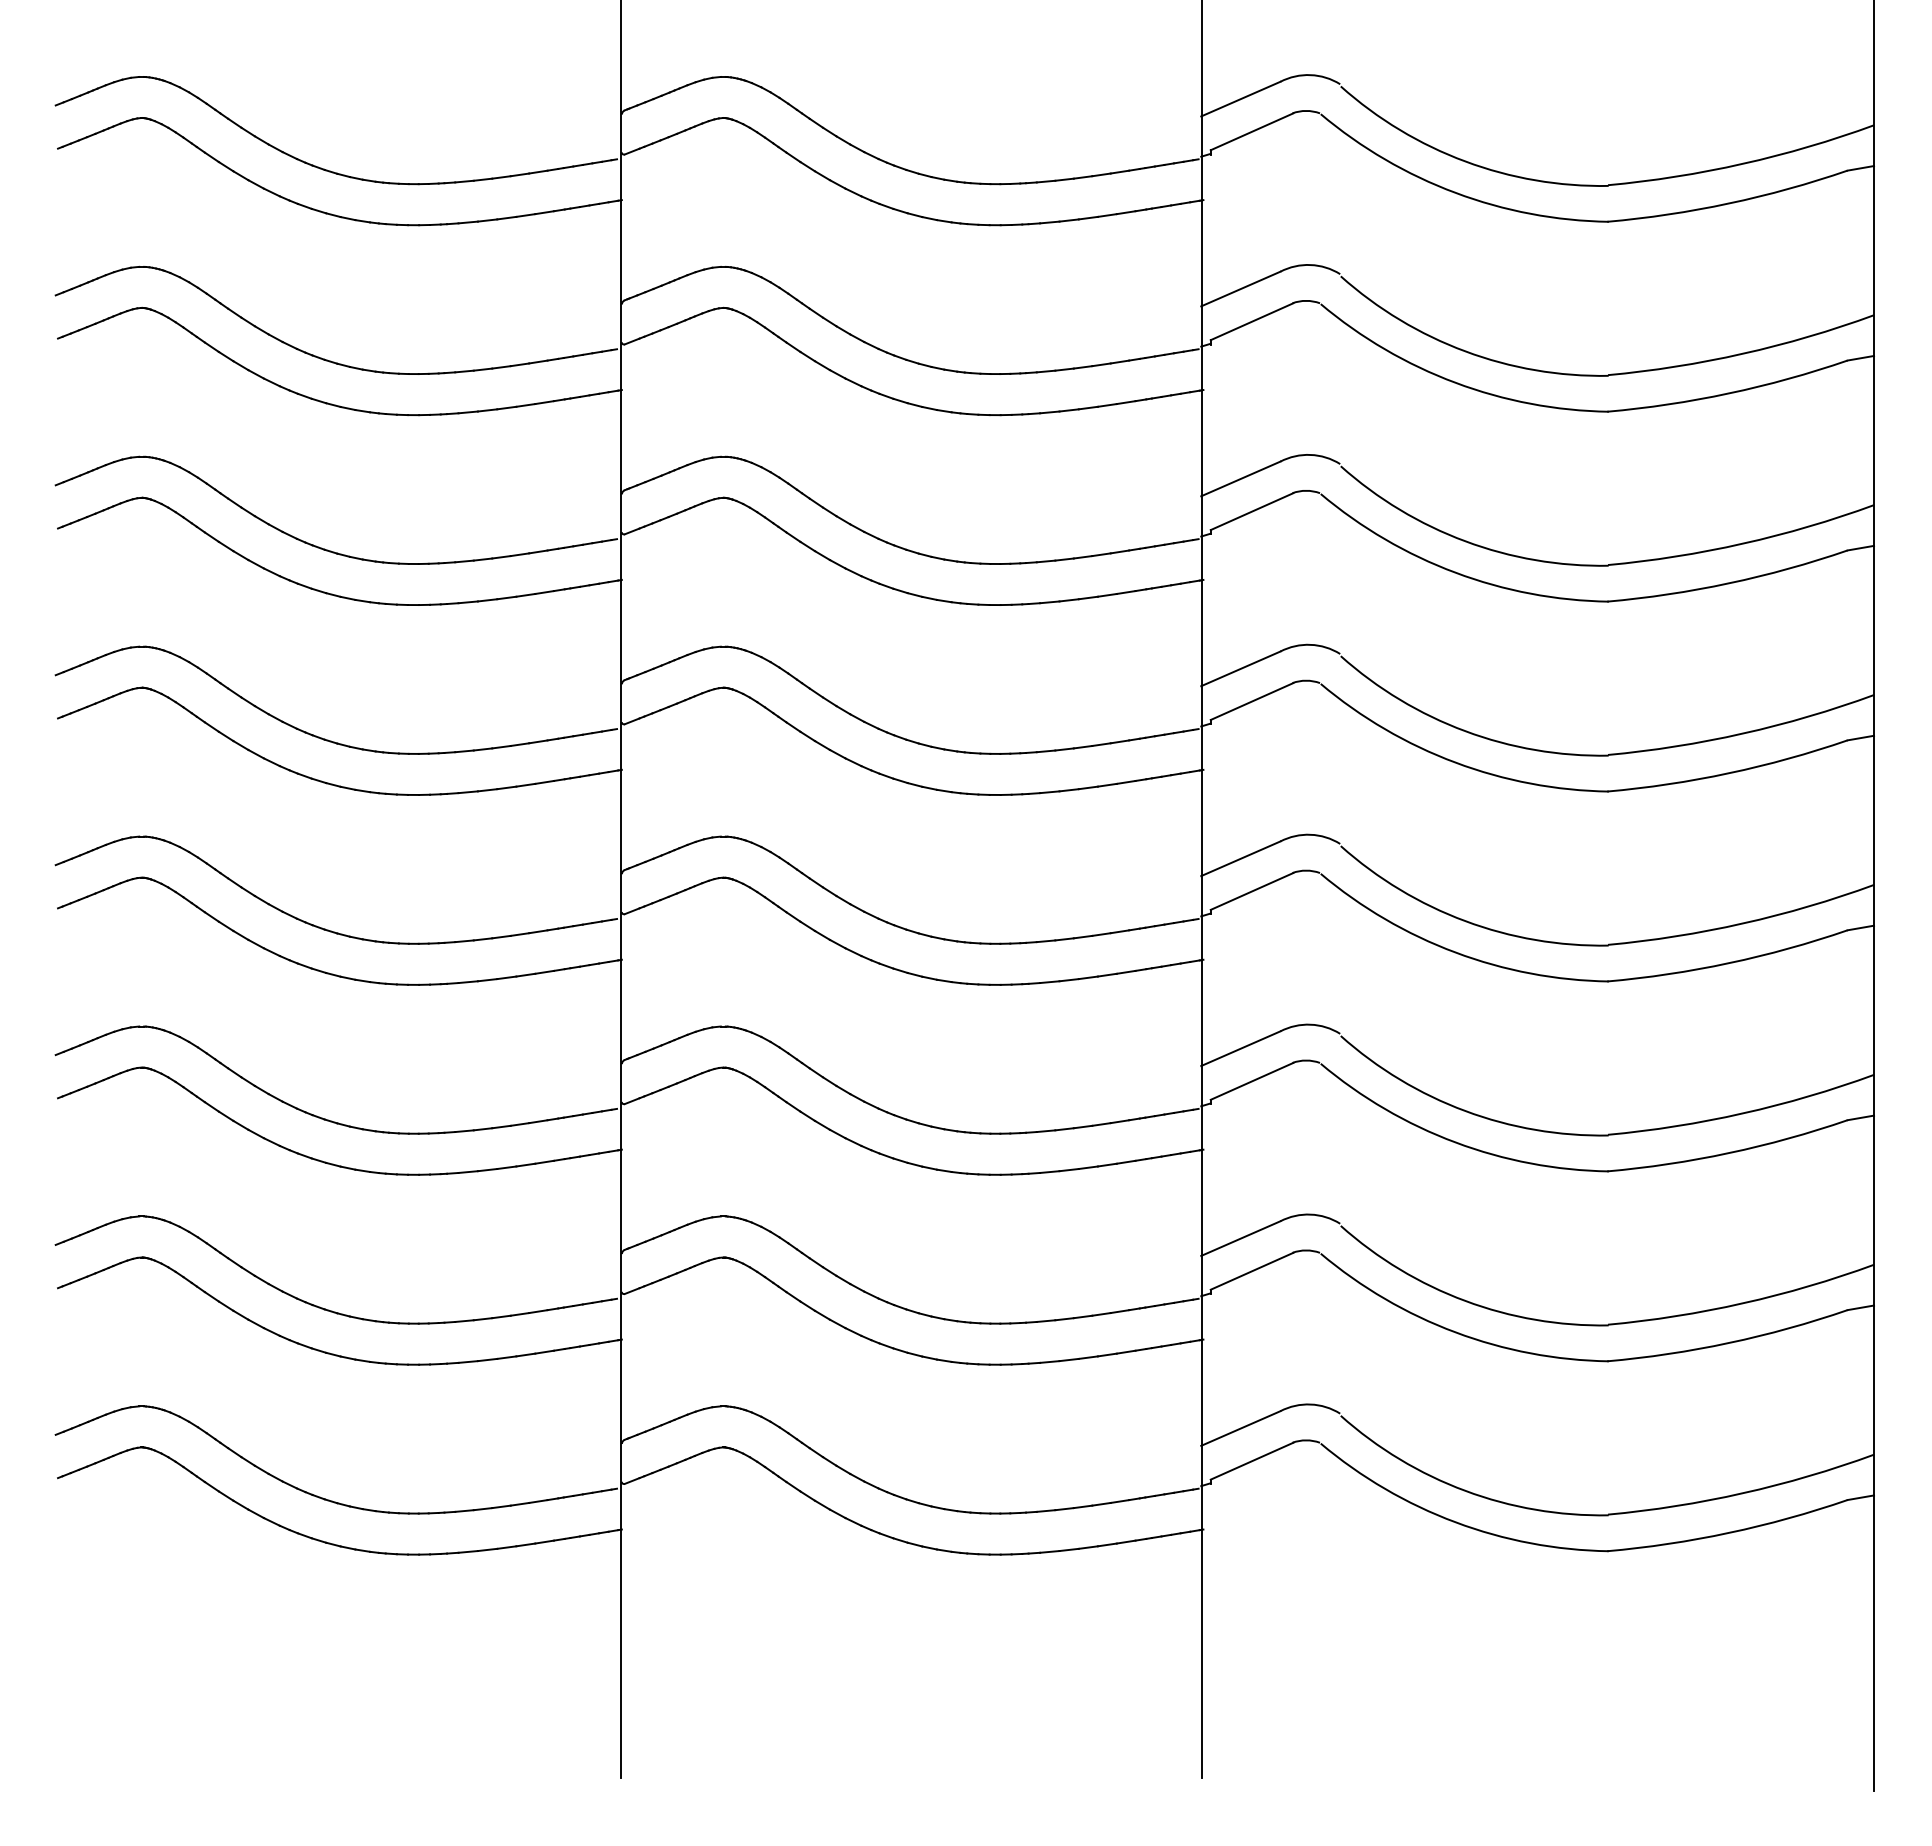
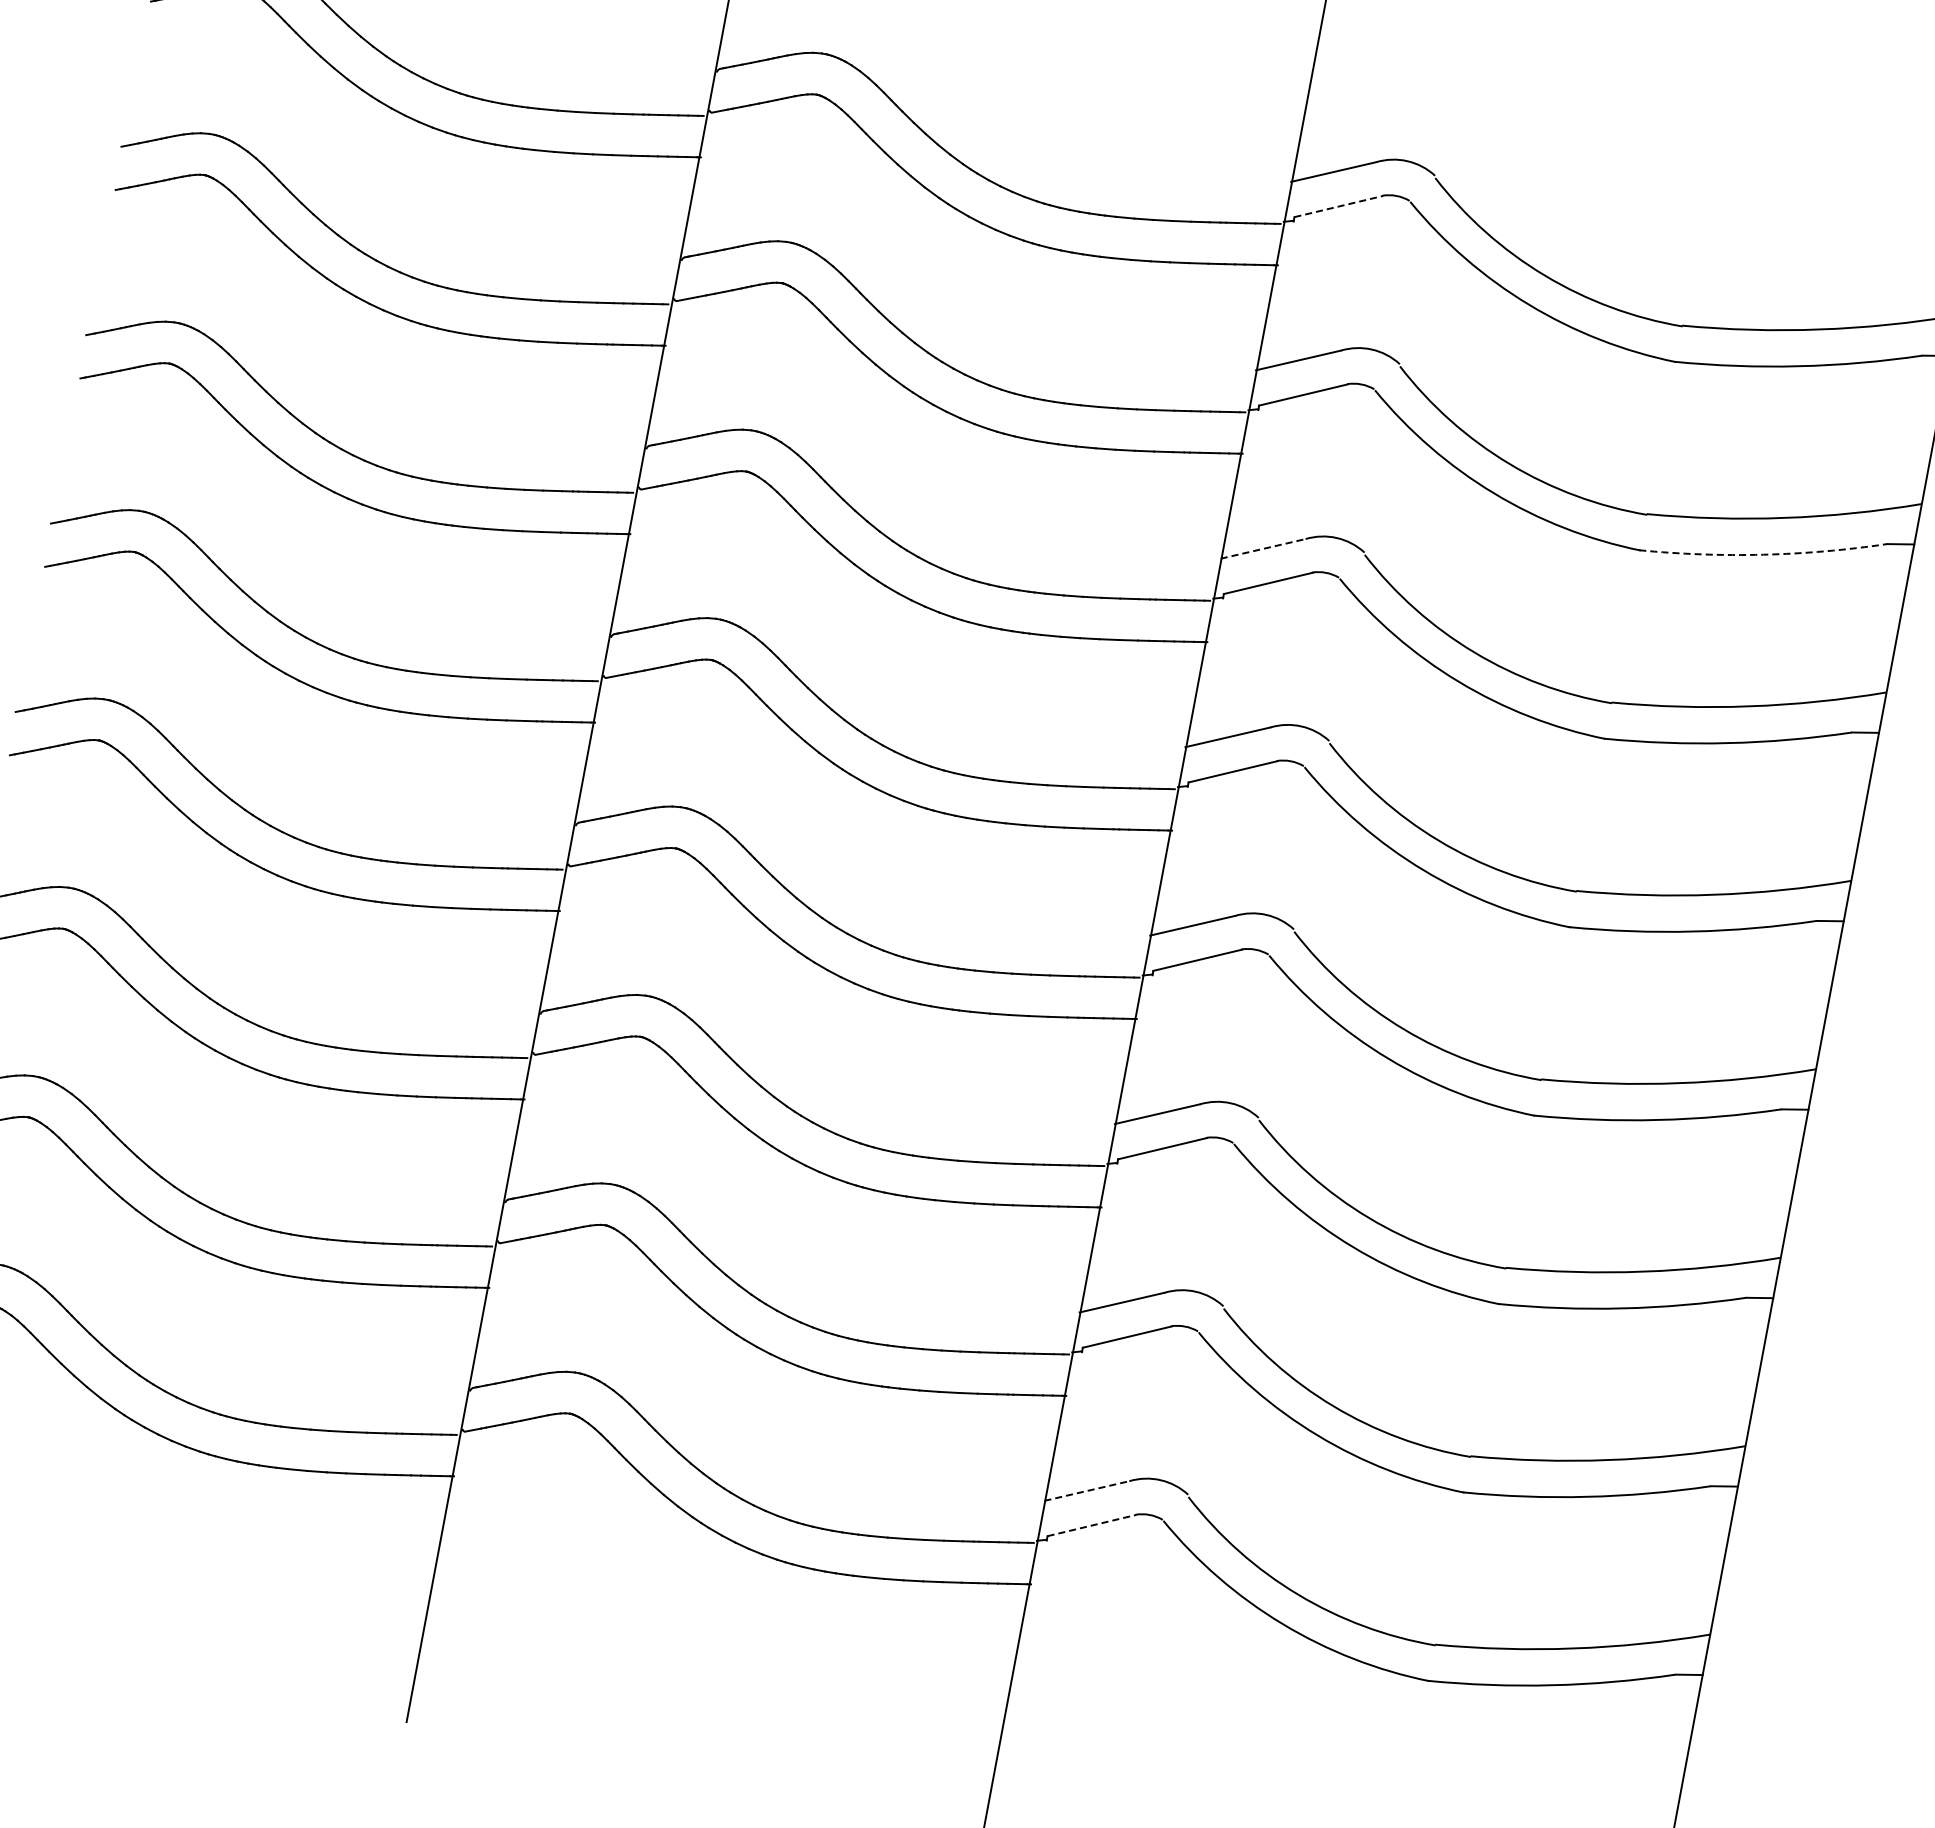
line: (1252, 131) -> (1339, 206), solid -> dashed
arc: (1729, 393) -> (1763, 554), solid -> dashed
line: (1241, 478) -> (1263, 548), solid -> dashed
line: (1241, 1428) -> (1087, 1491), solid -> dashed
line: (1252, 1461) -> (1092, 1525), solid -> dashed

